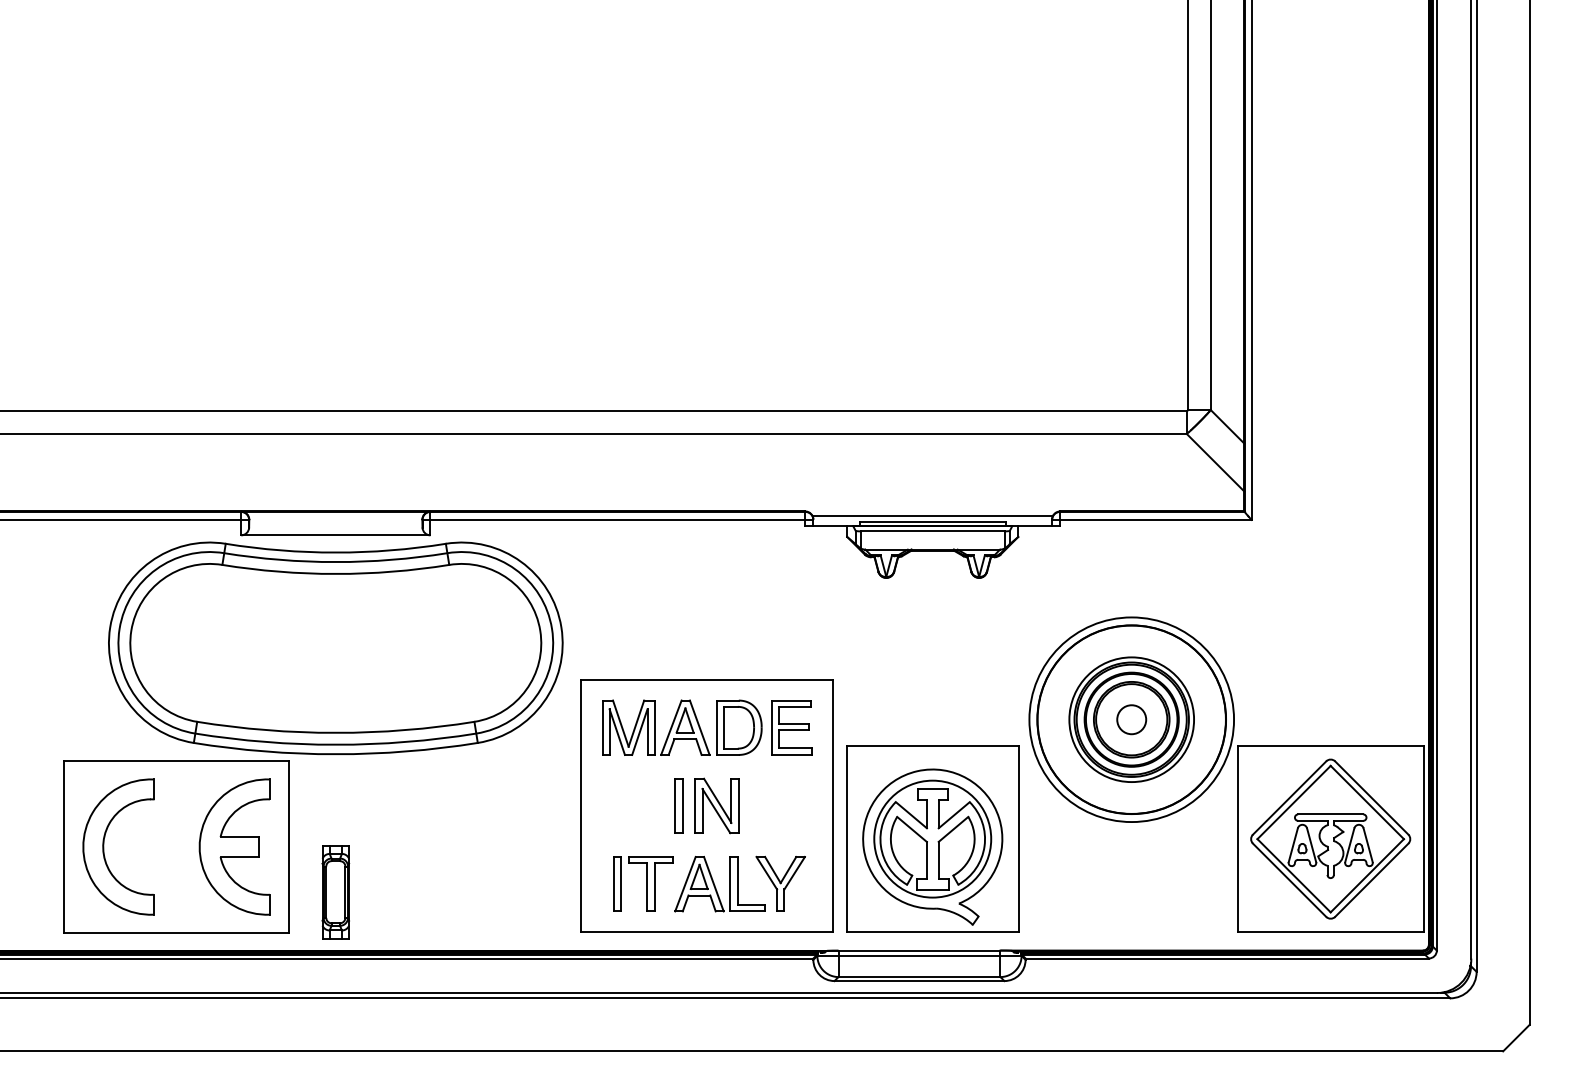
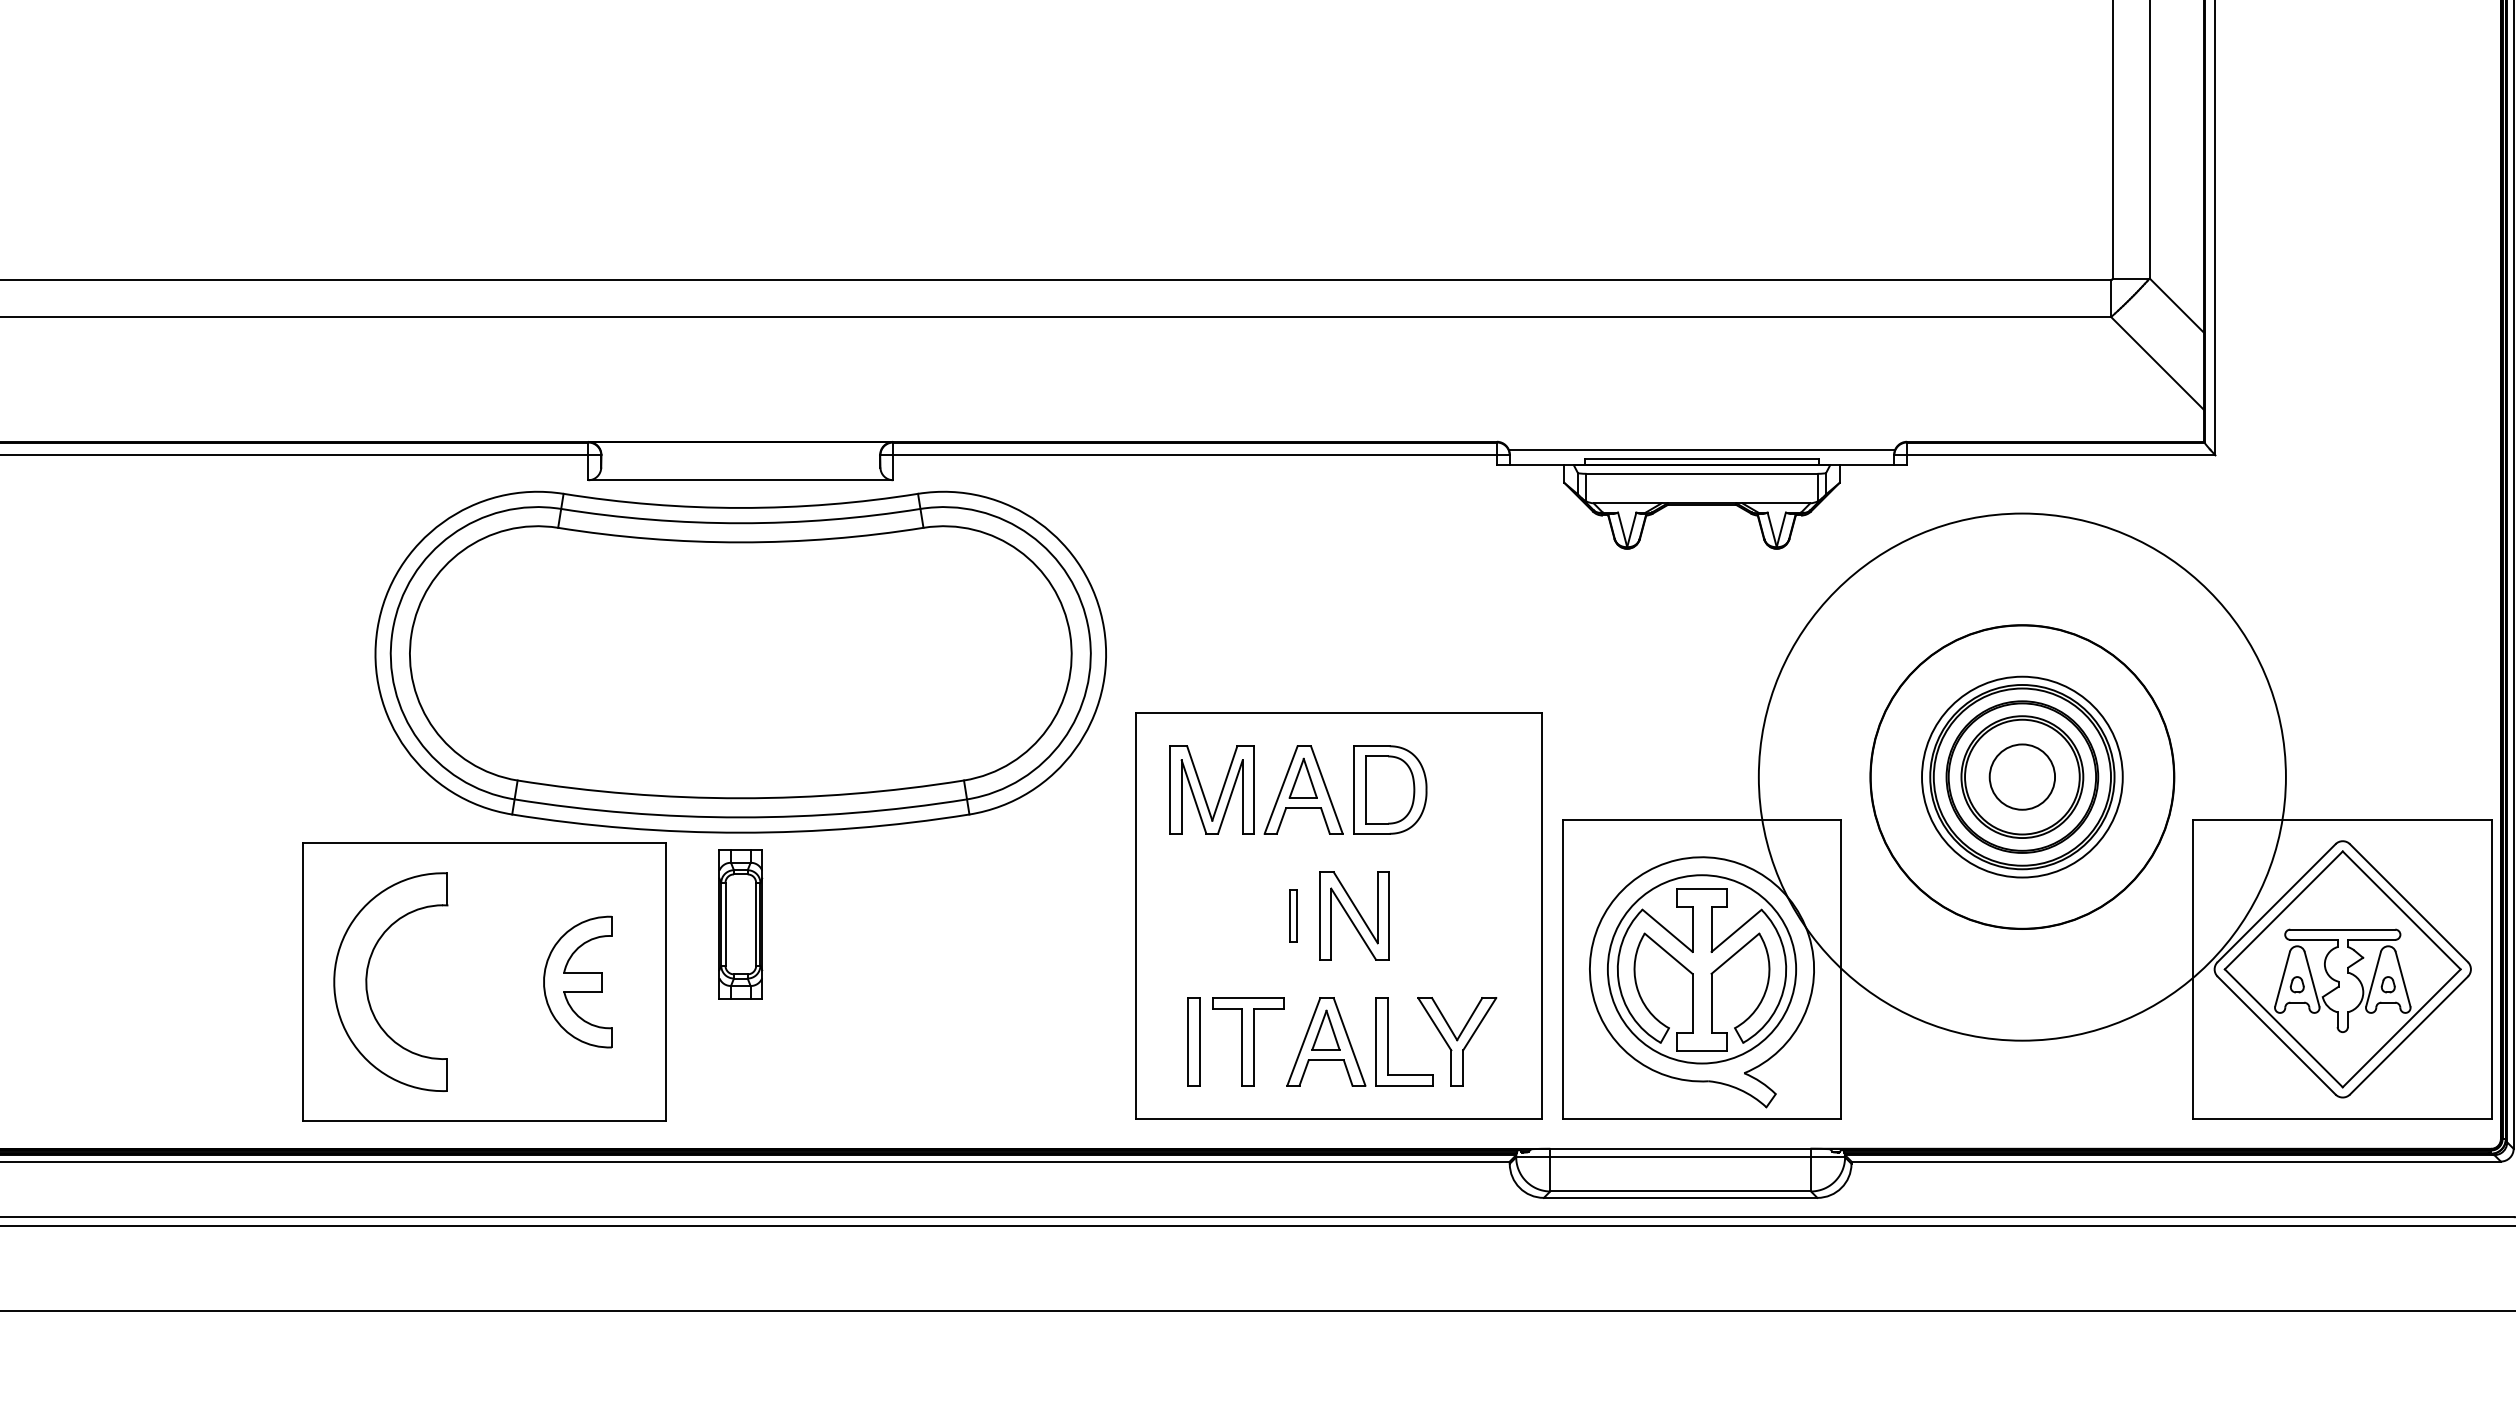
circle: (1131, 719) -> (2022, 776), size x1.4
circle: (1131, 719) -> (2022, 776), size x1.6
part: (791, 727) -> (1474, 789), removed
part: (678, 805) -> (1292, 915), size x0.6
part: (234, 846) -> (577, 981), size x0.6
part: (335, 892) -> (740, 924), moved

